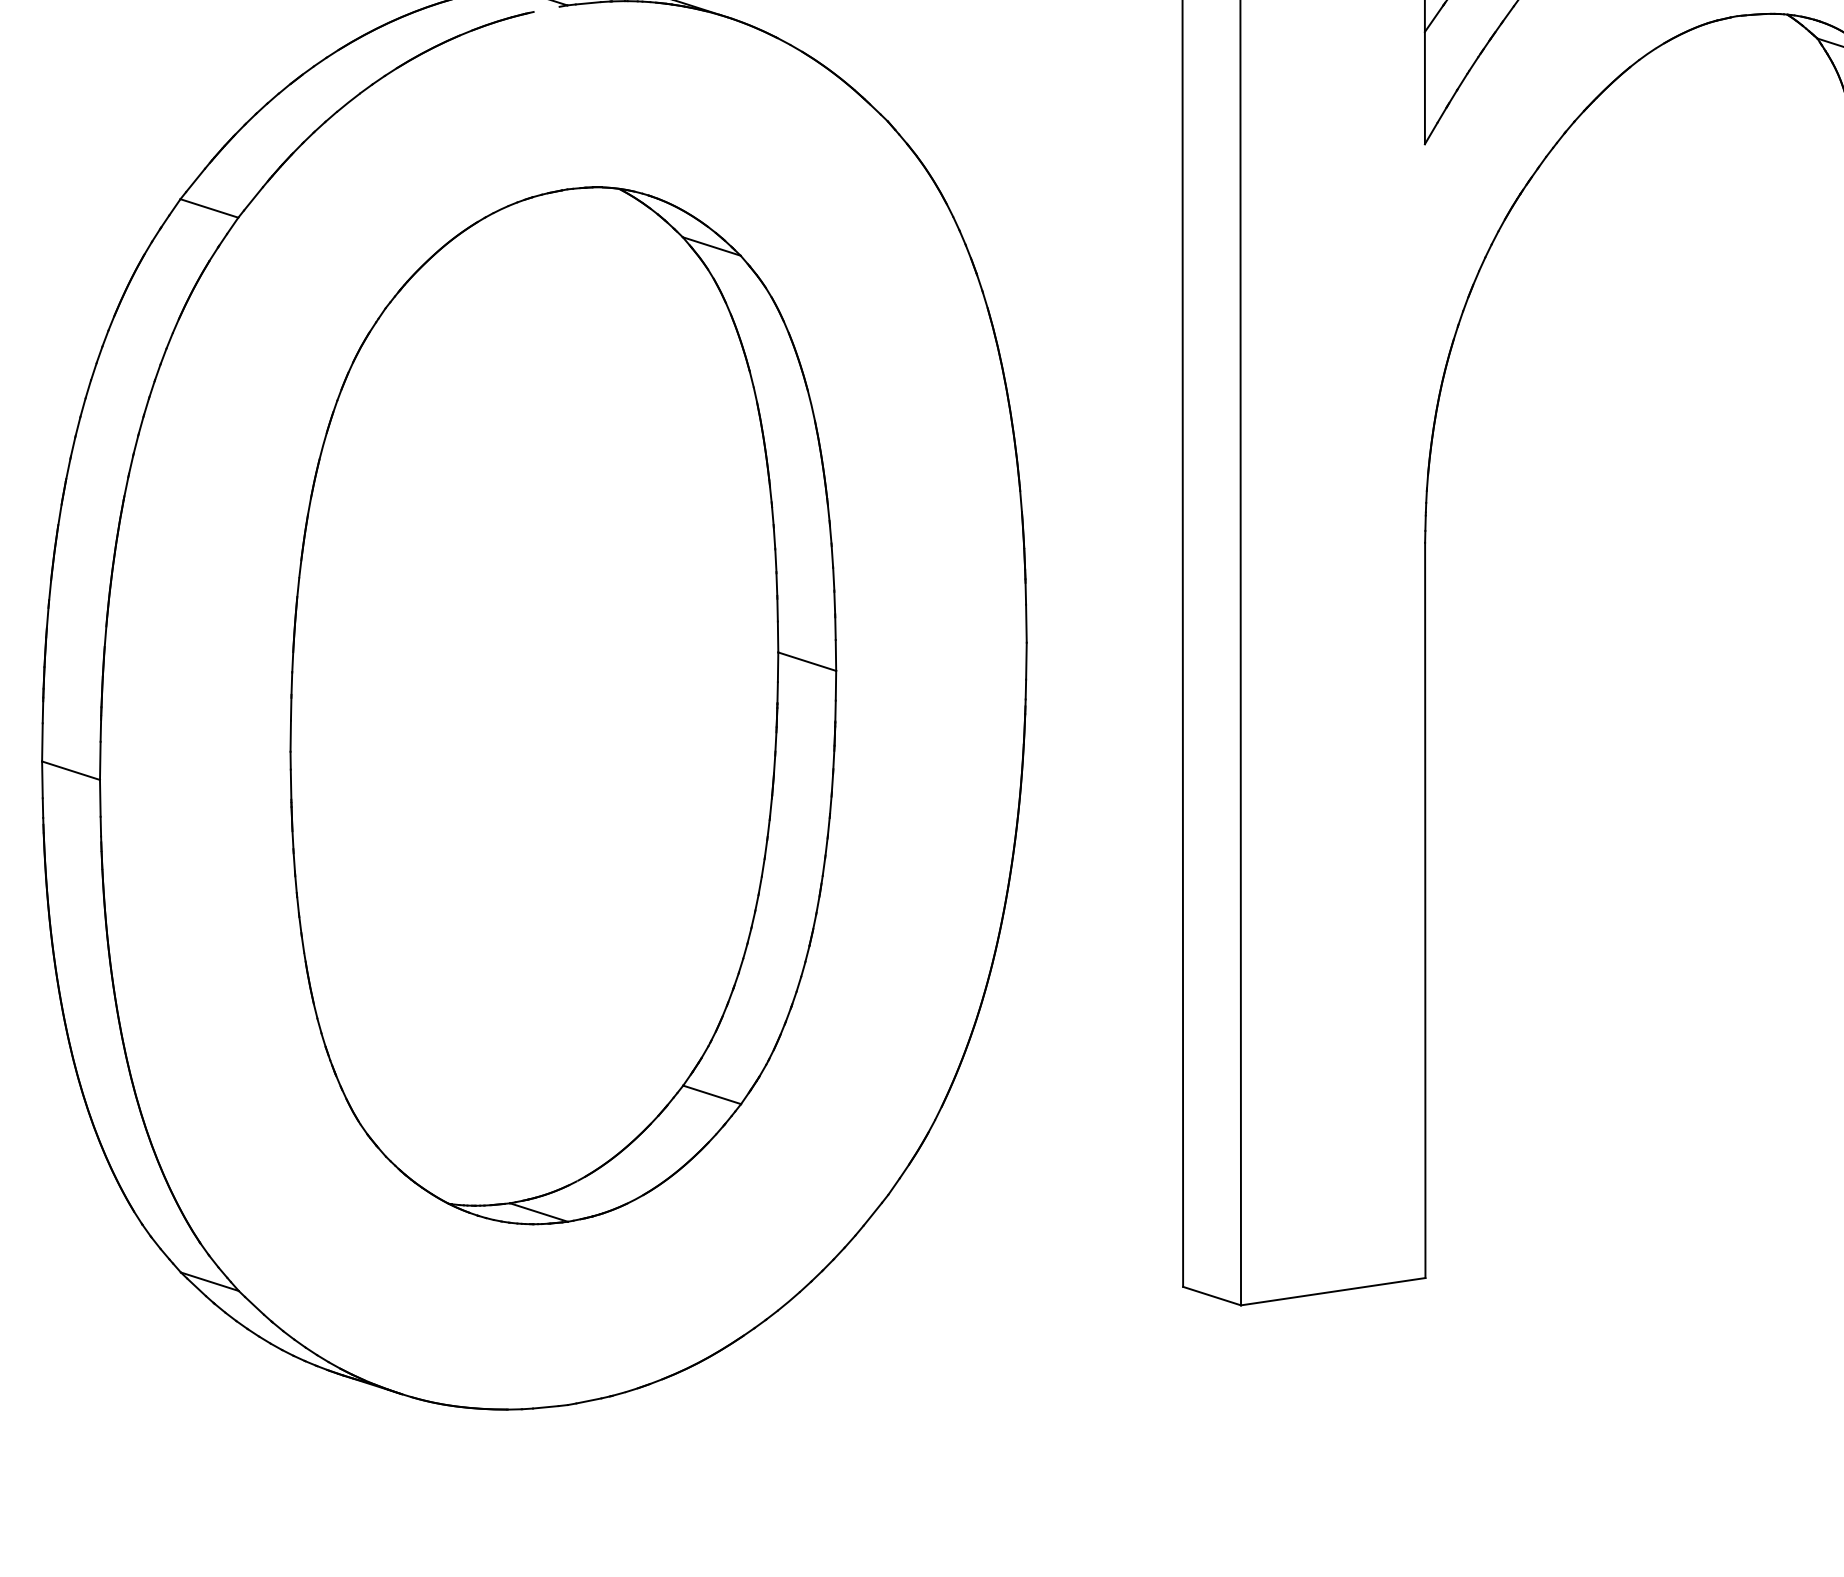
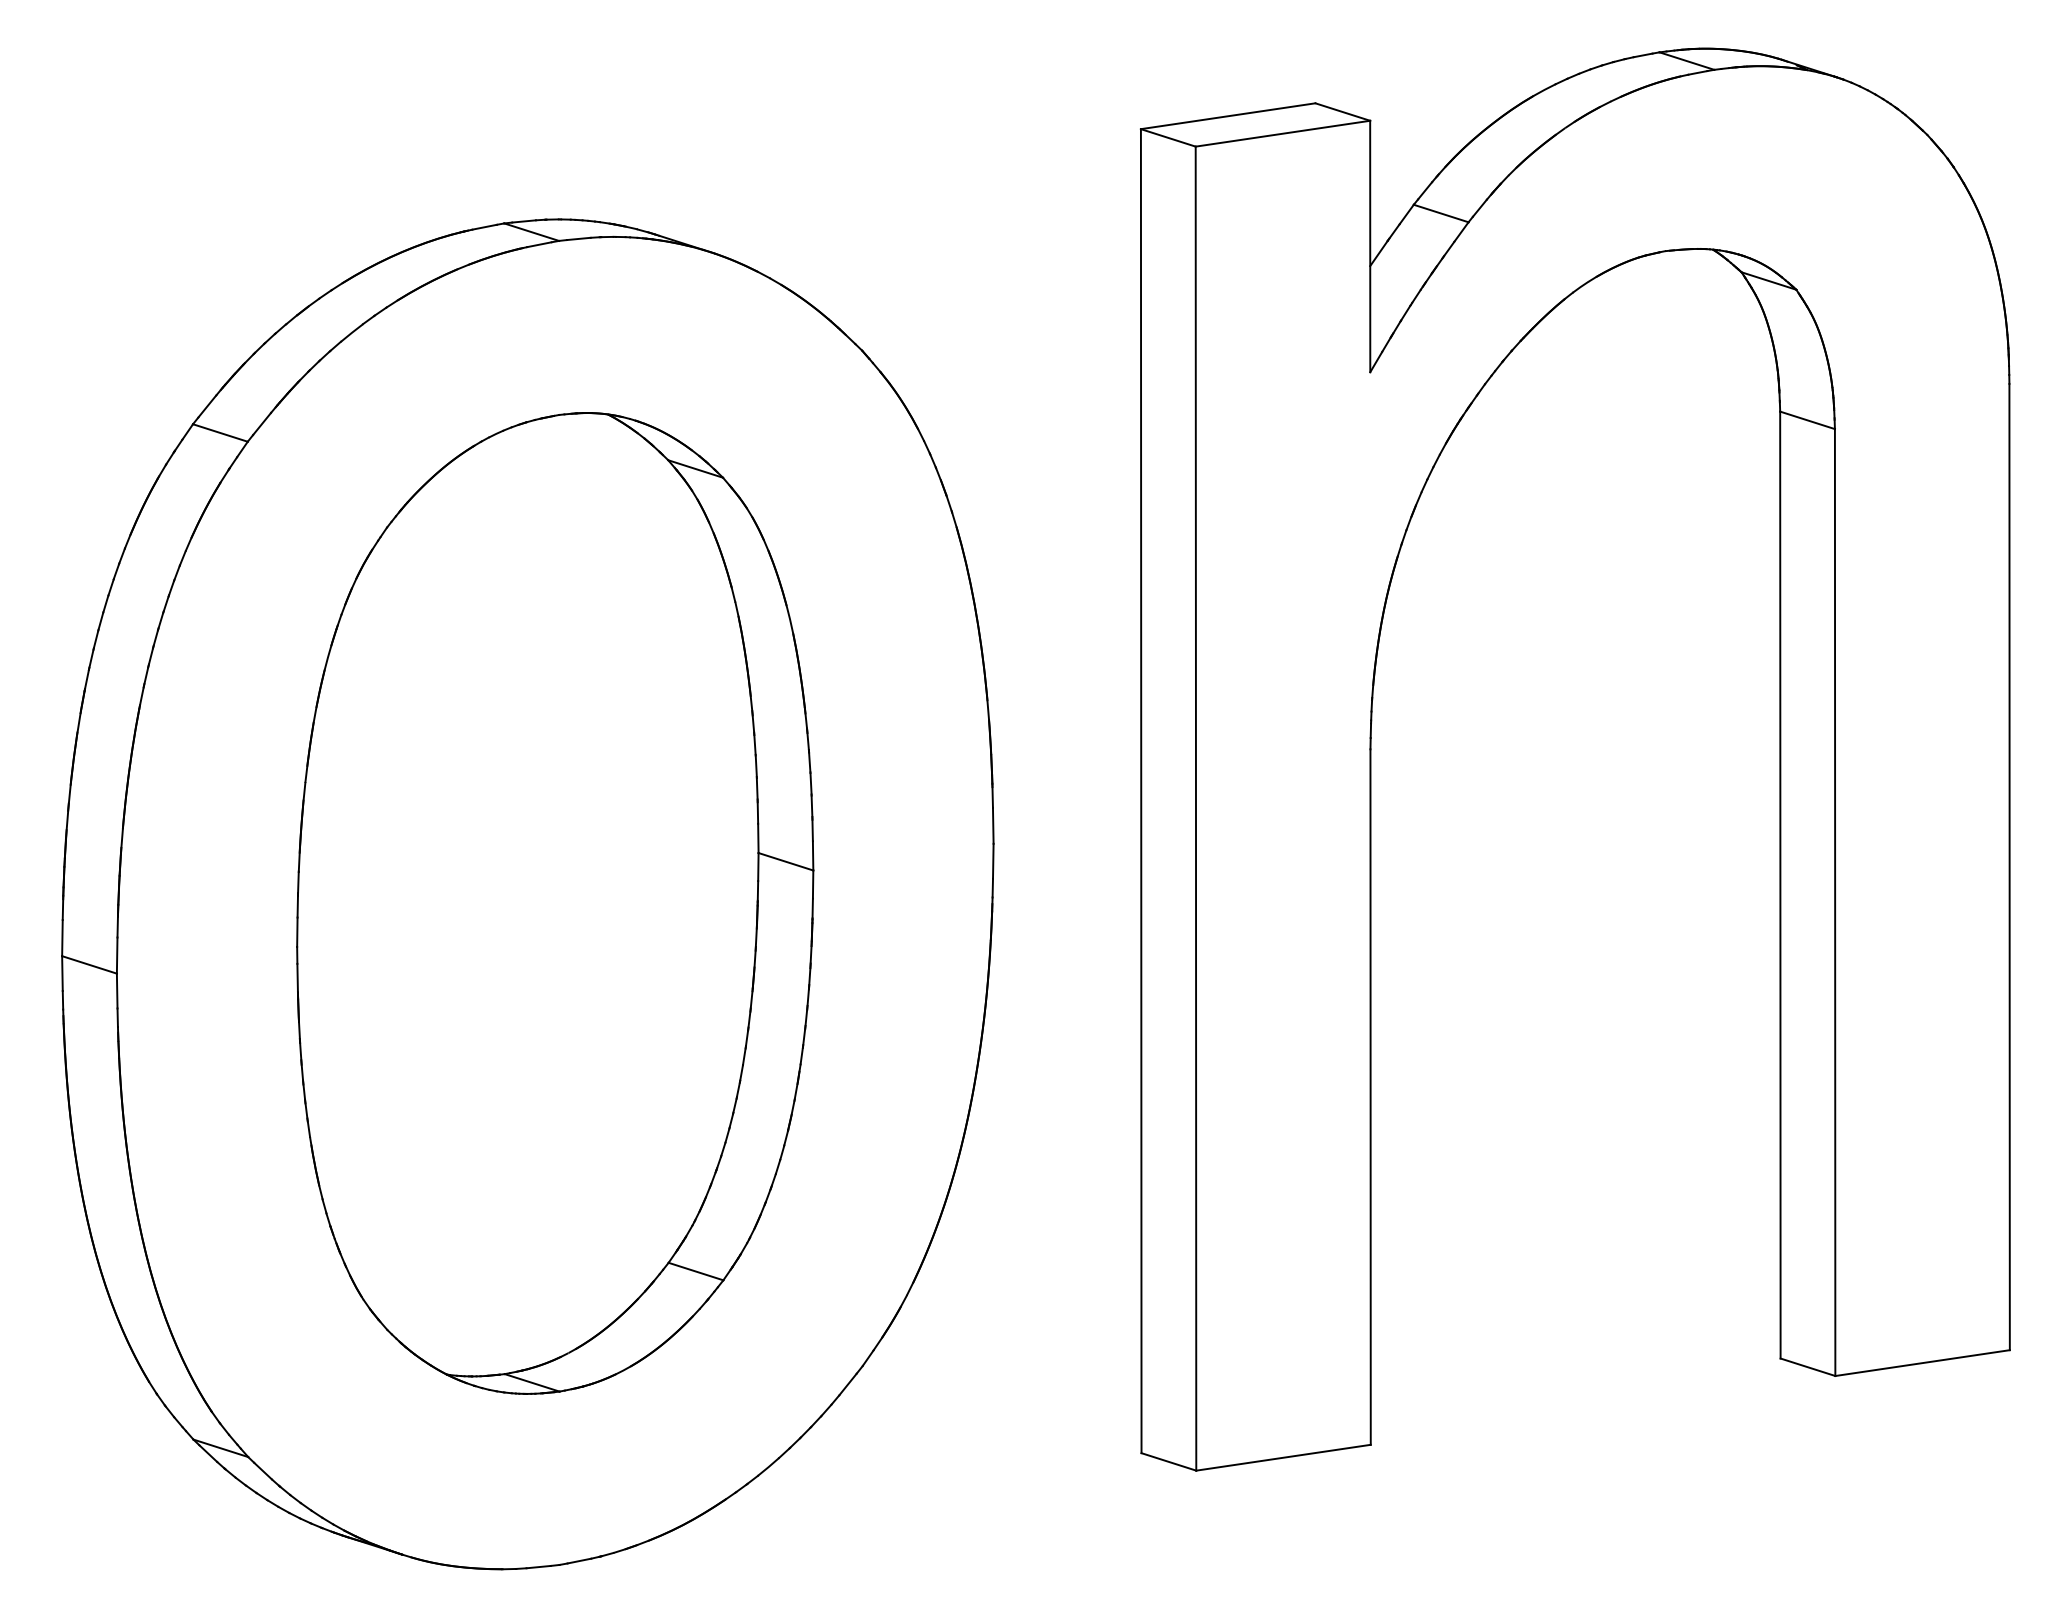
line: (546, 9) -> (539, 244), added

